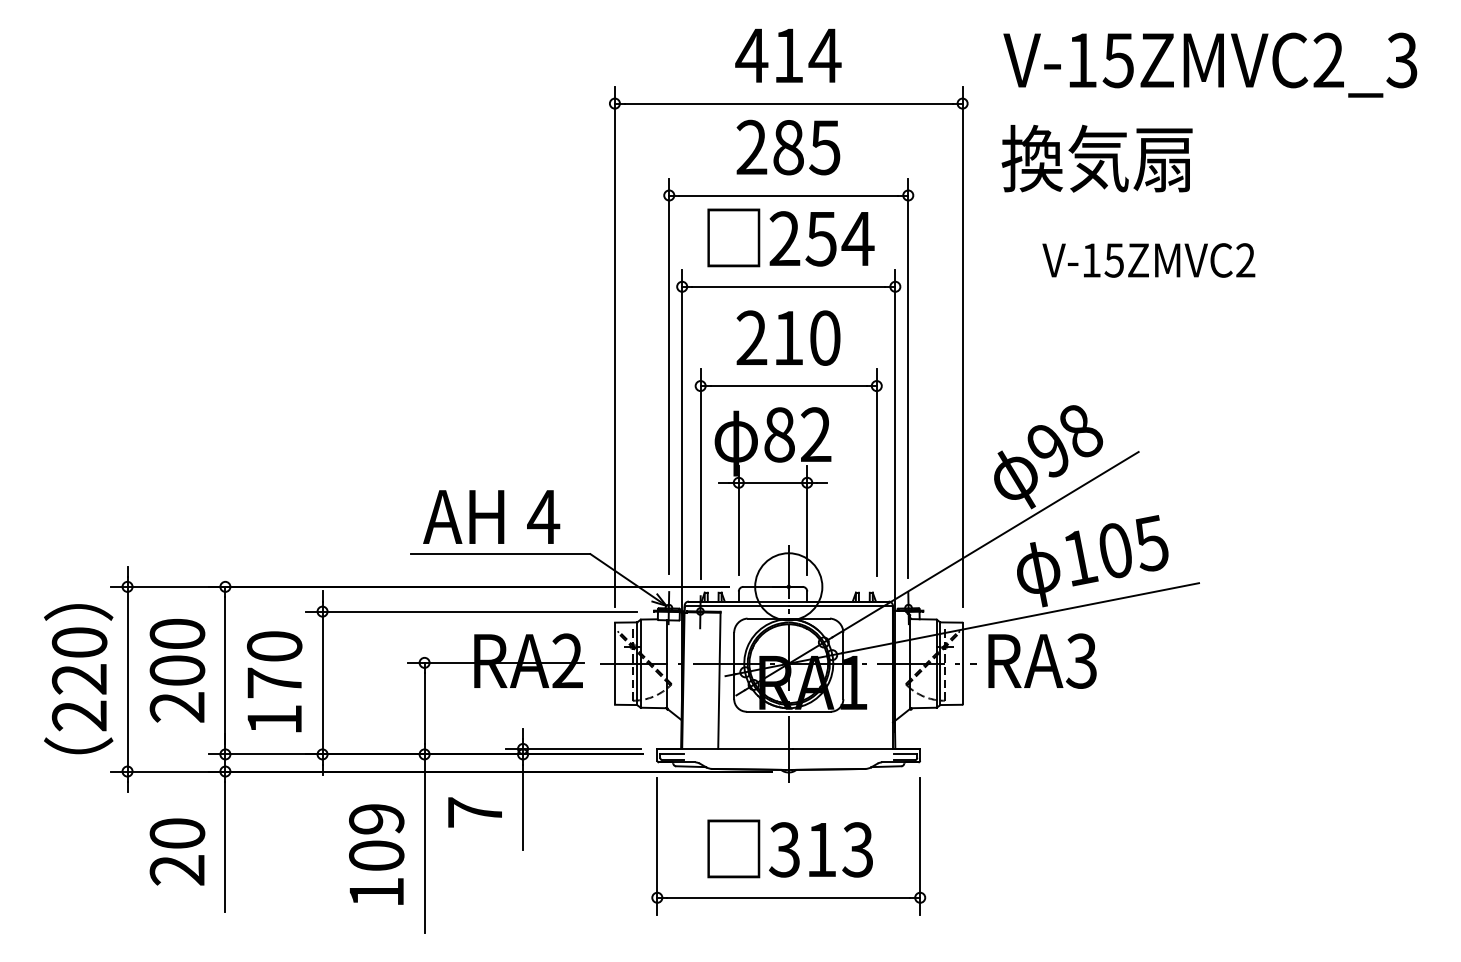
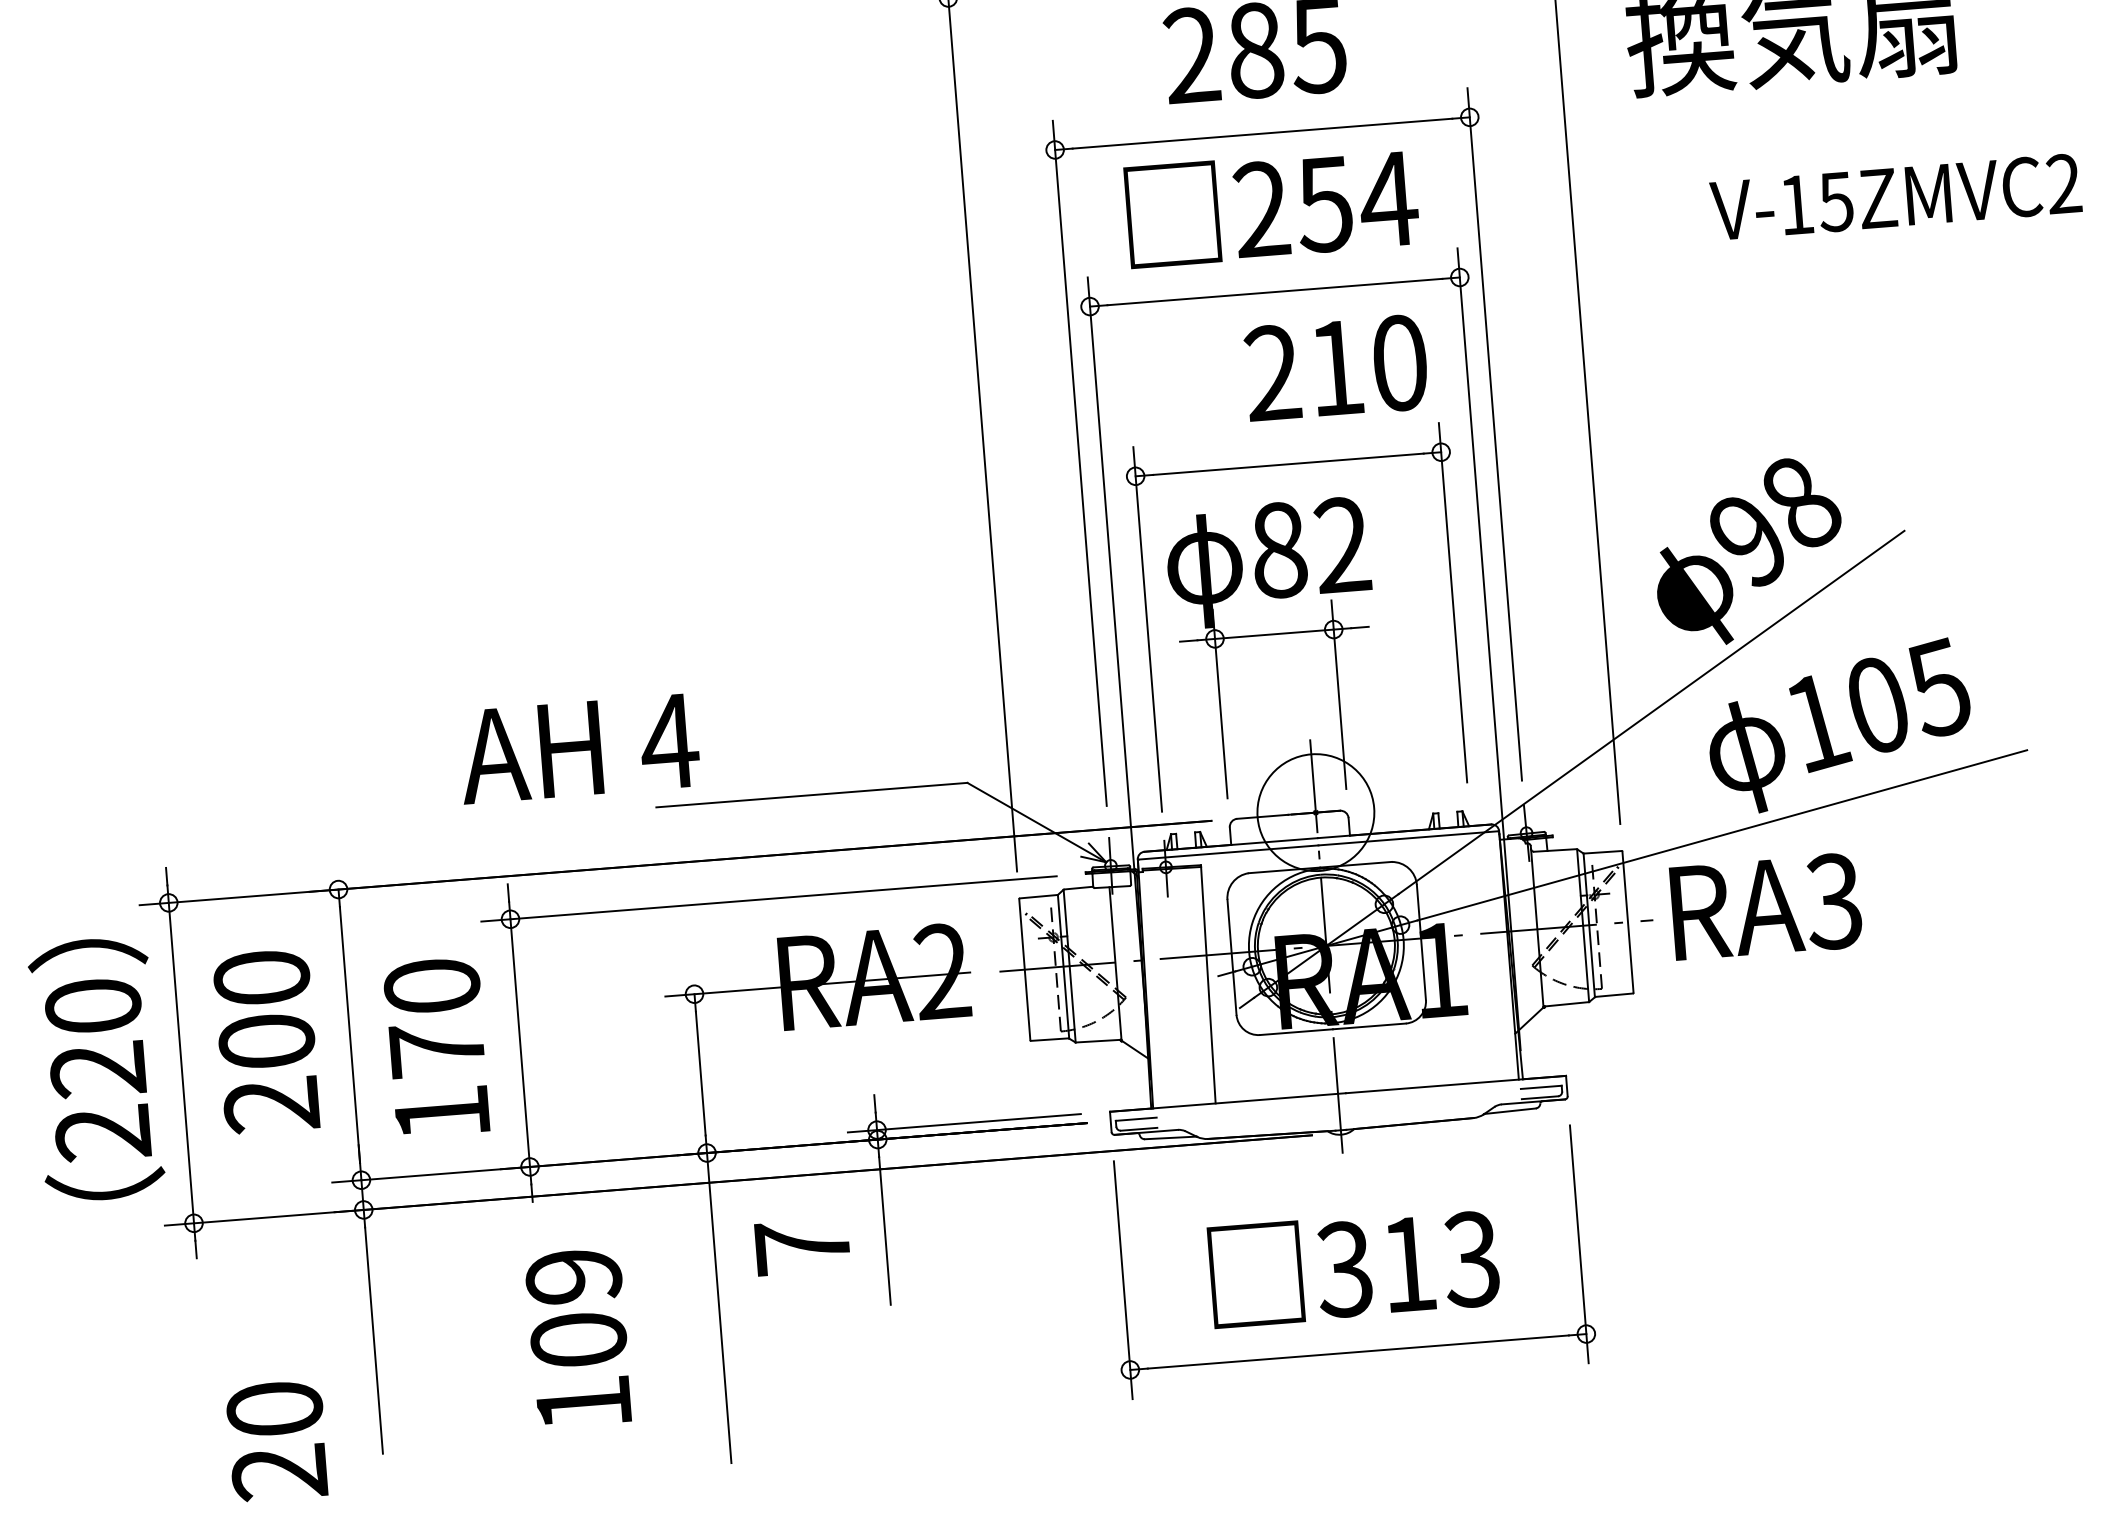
text: (788, 337) -> (1336, 367), moved
text: (491, 516) -> (578, 747), moved
text: (177, 851) -> (277, 1440), moved
text: (376, 854) -> (578, 1337), moved

